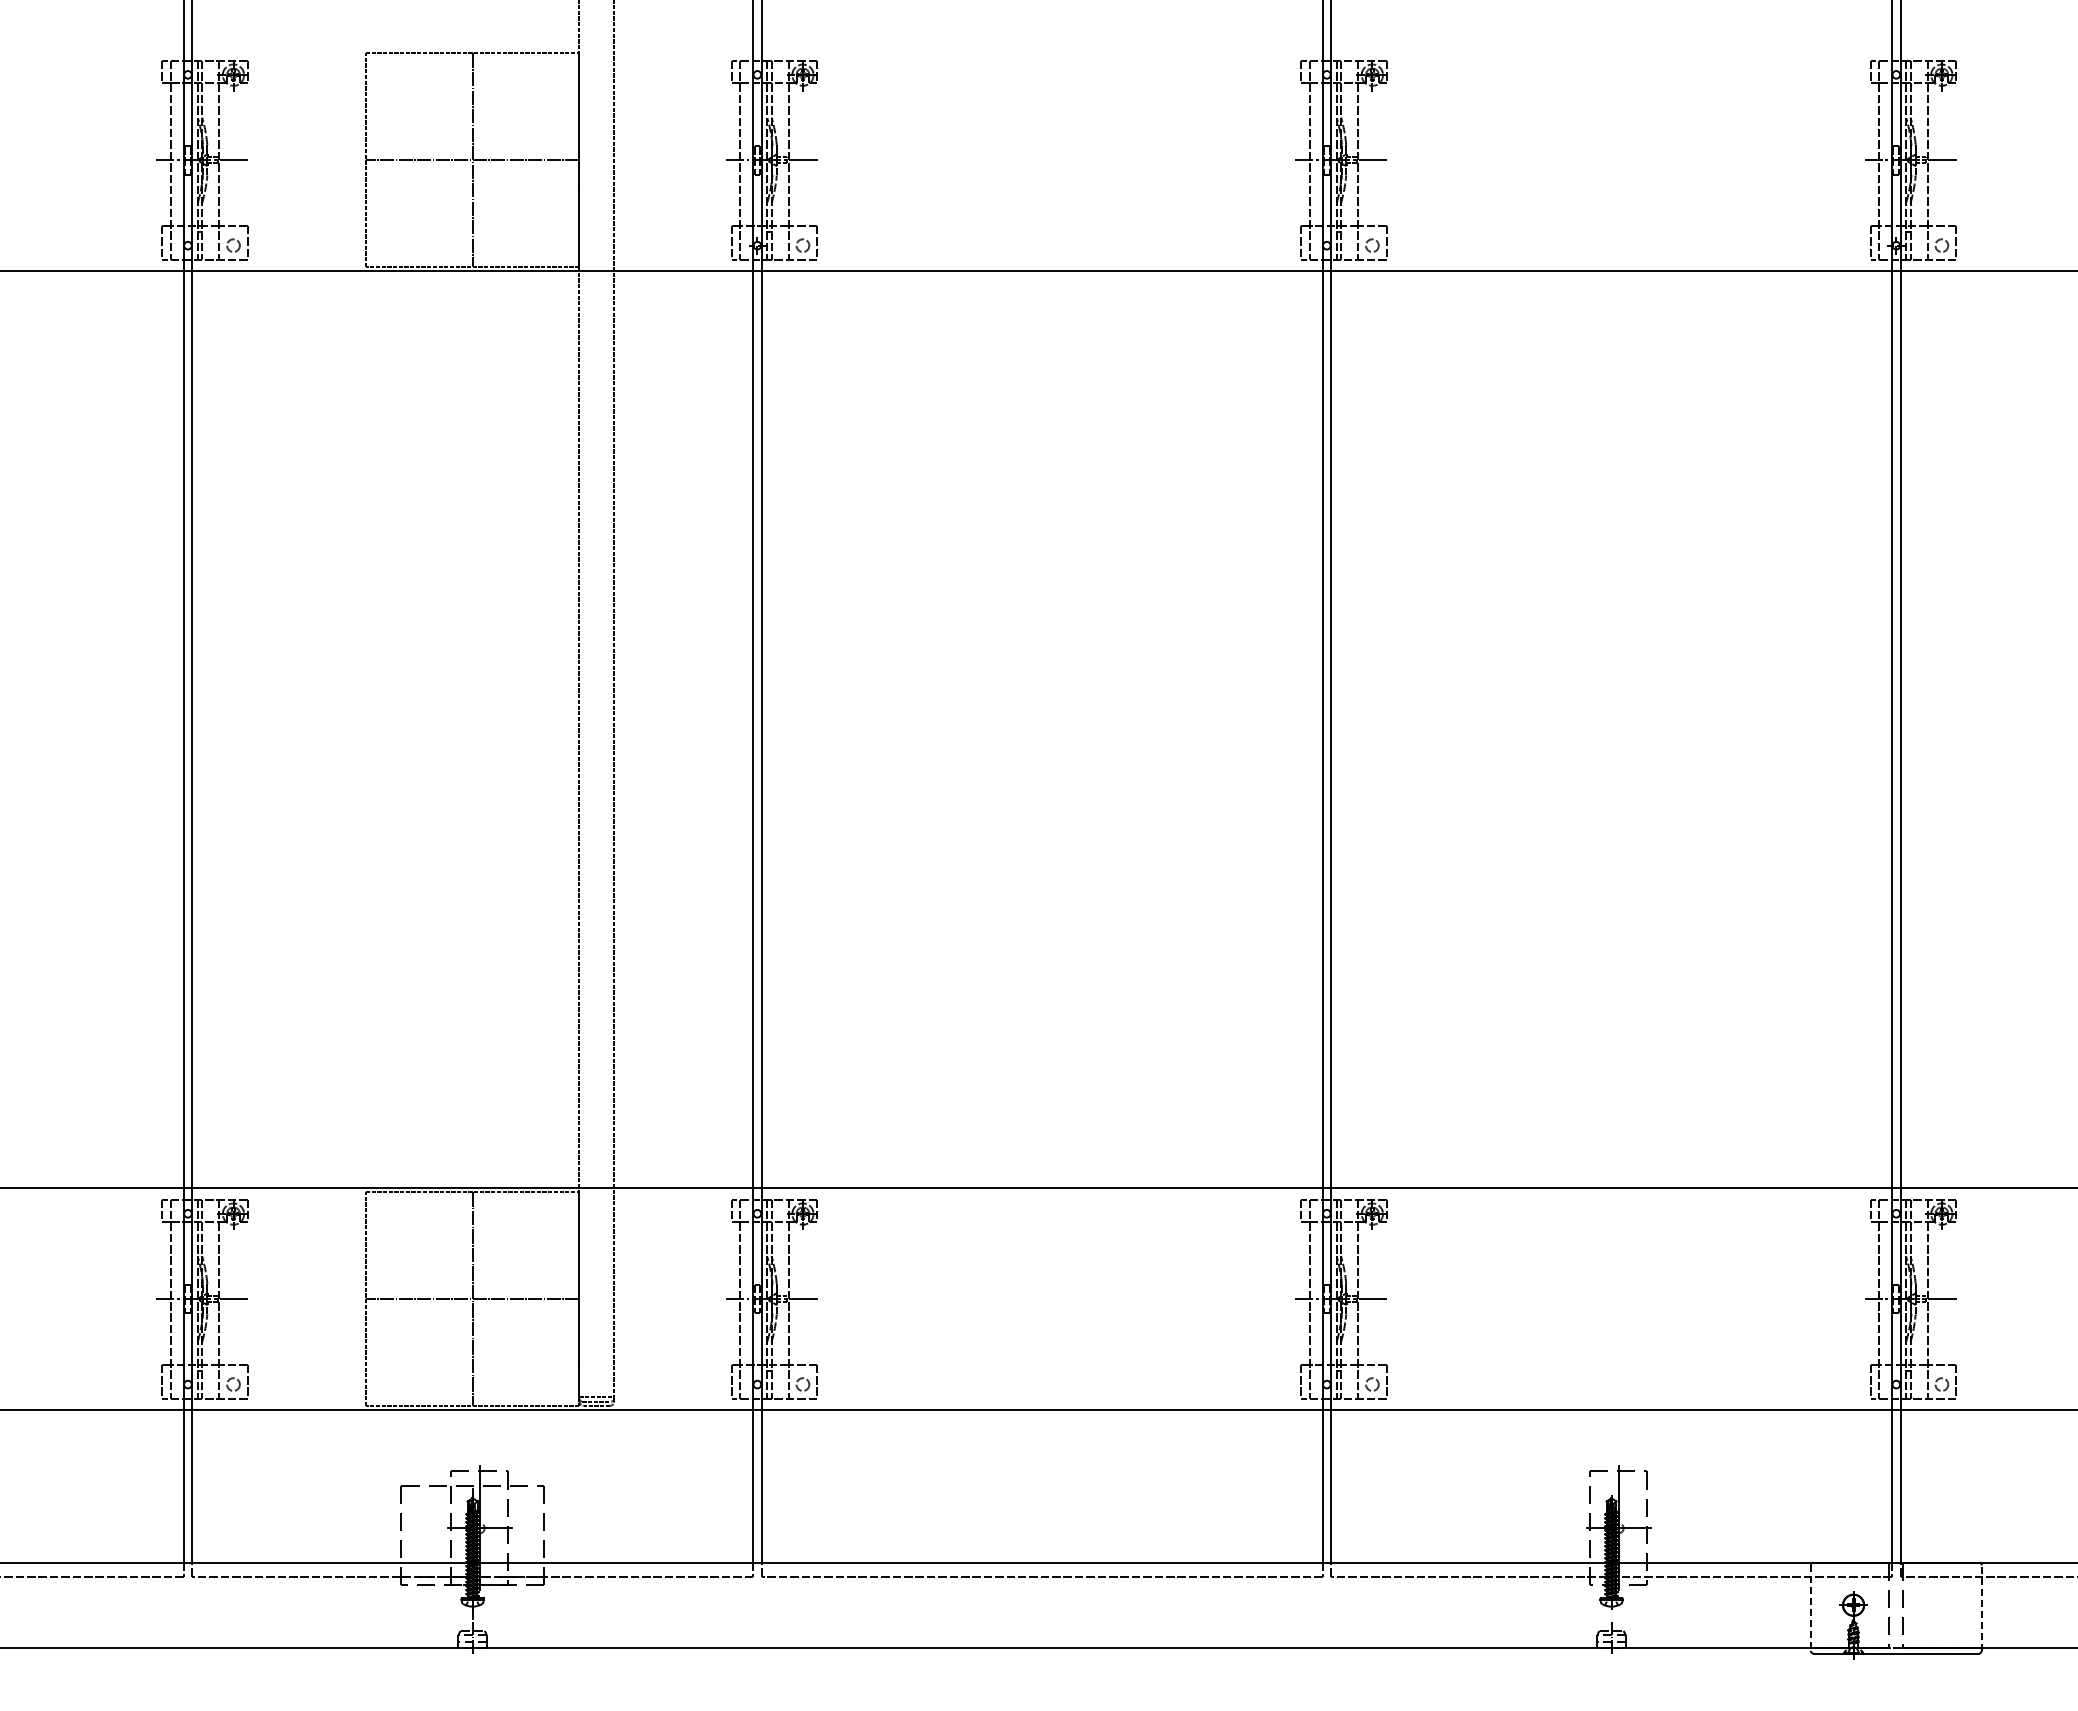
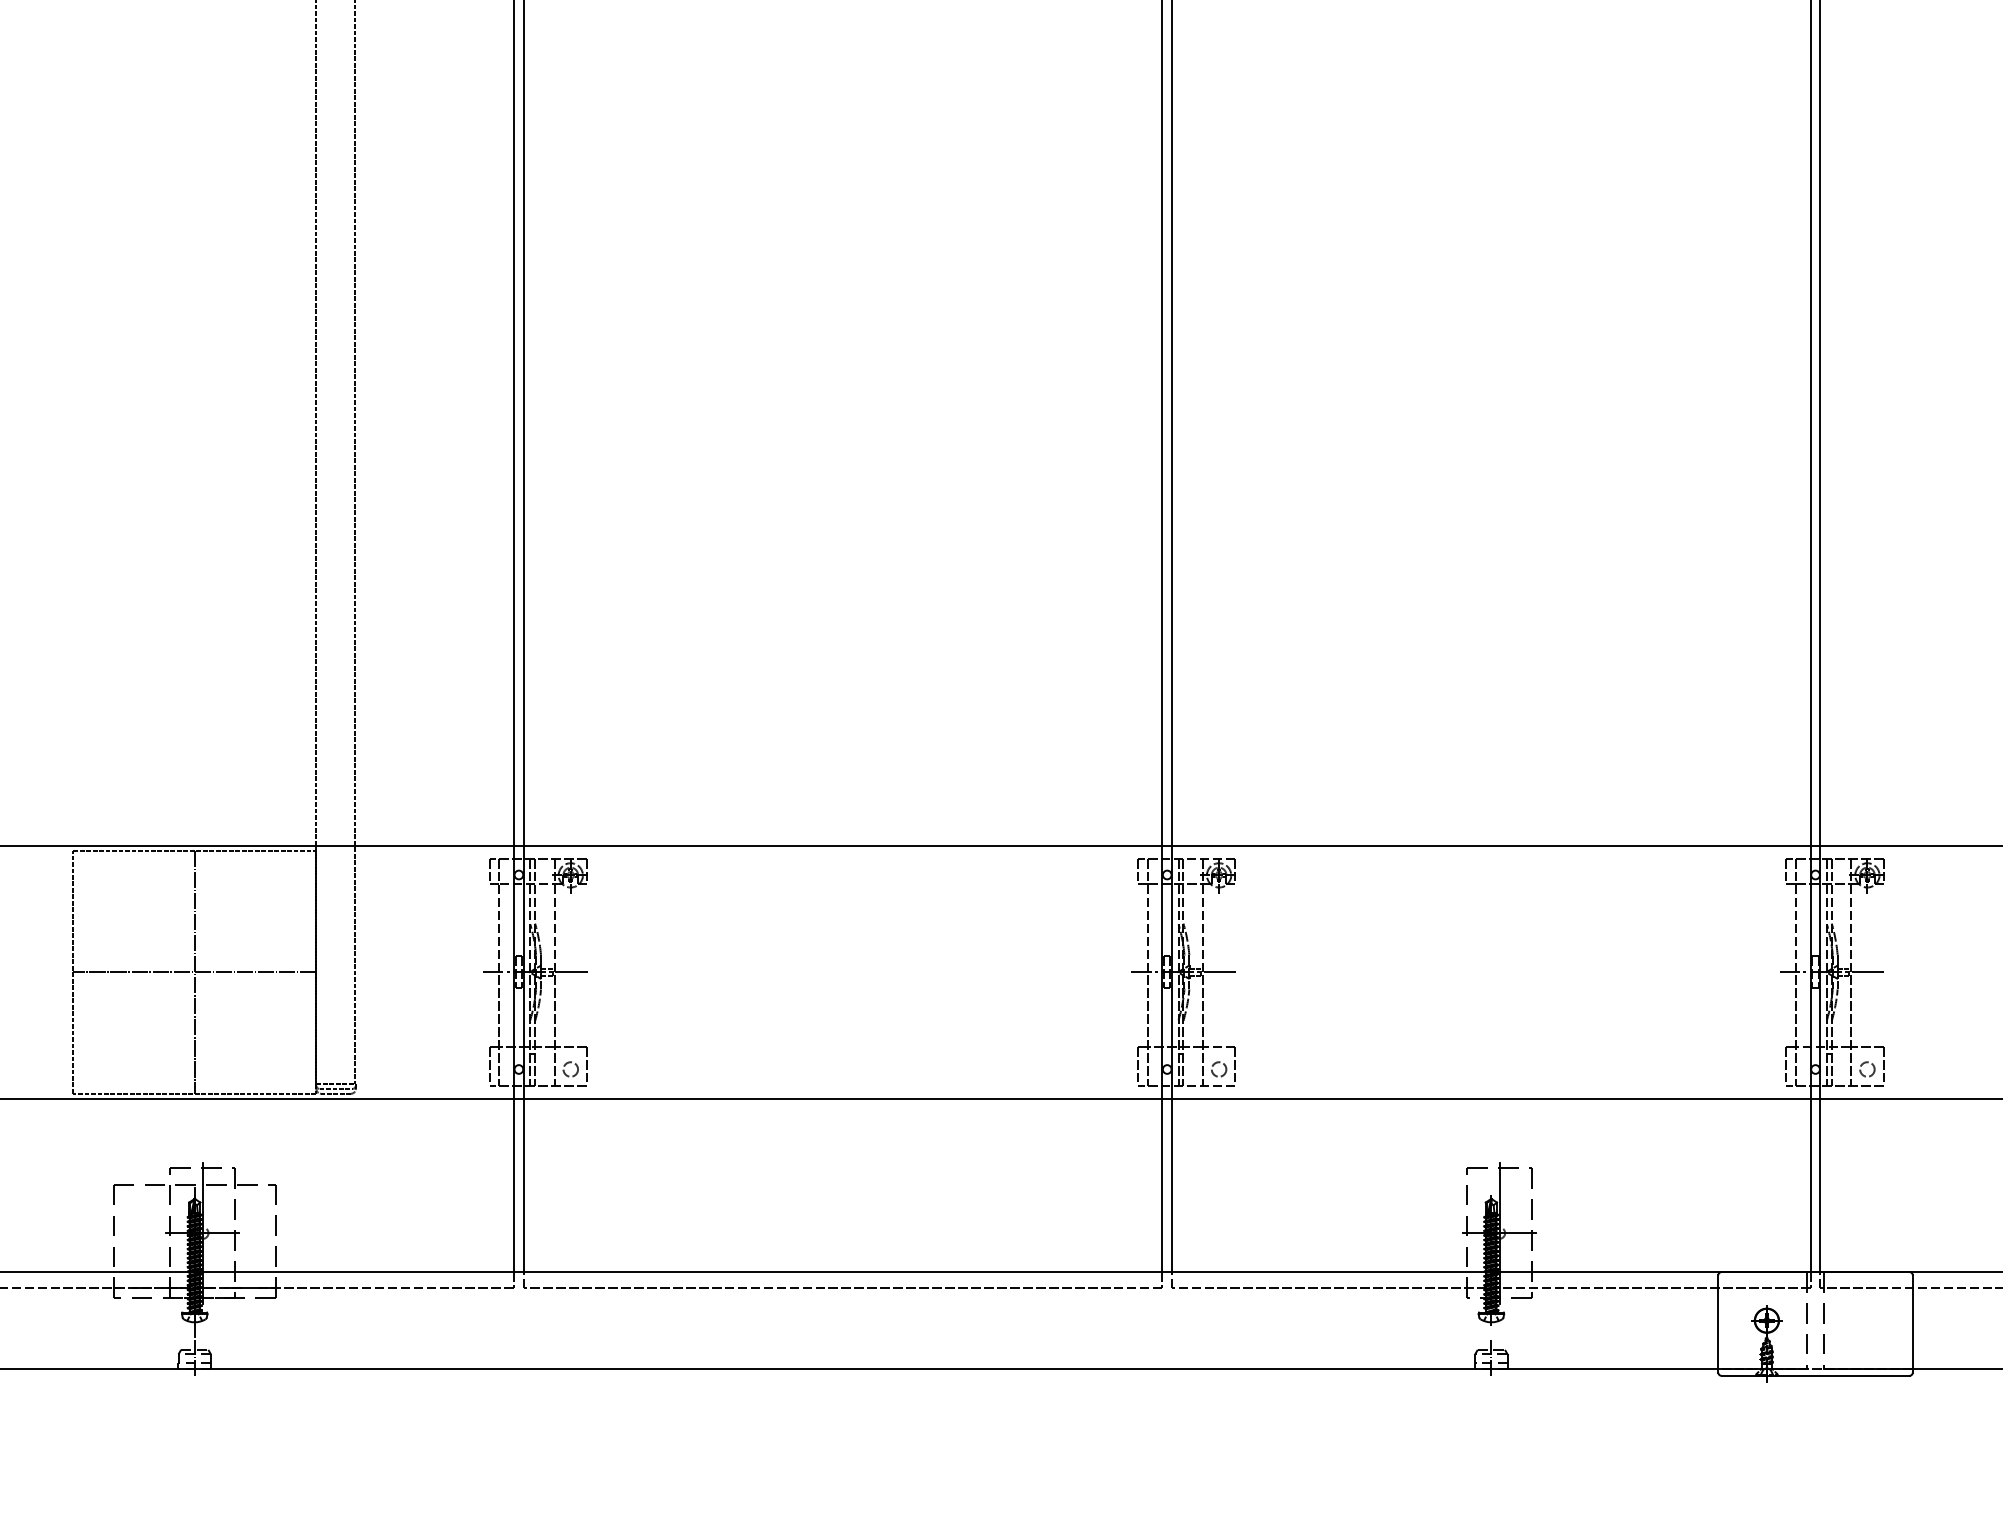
line: (1810, 1608) -> (1717, 1324), dashed -> solid
line: (1981, 1608) -> (1912, 1324), dashed -> solid

